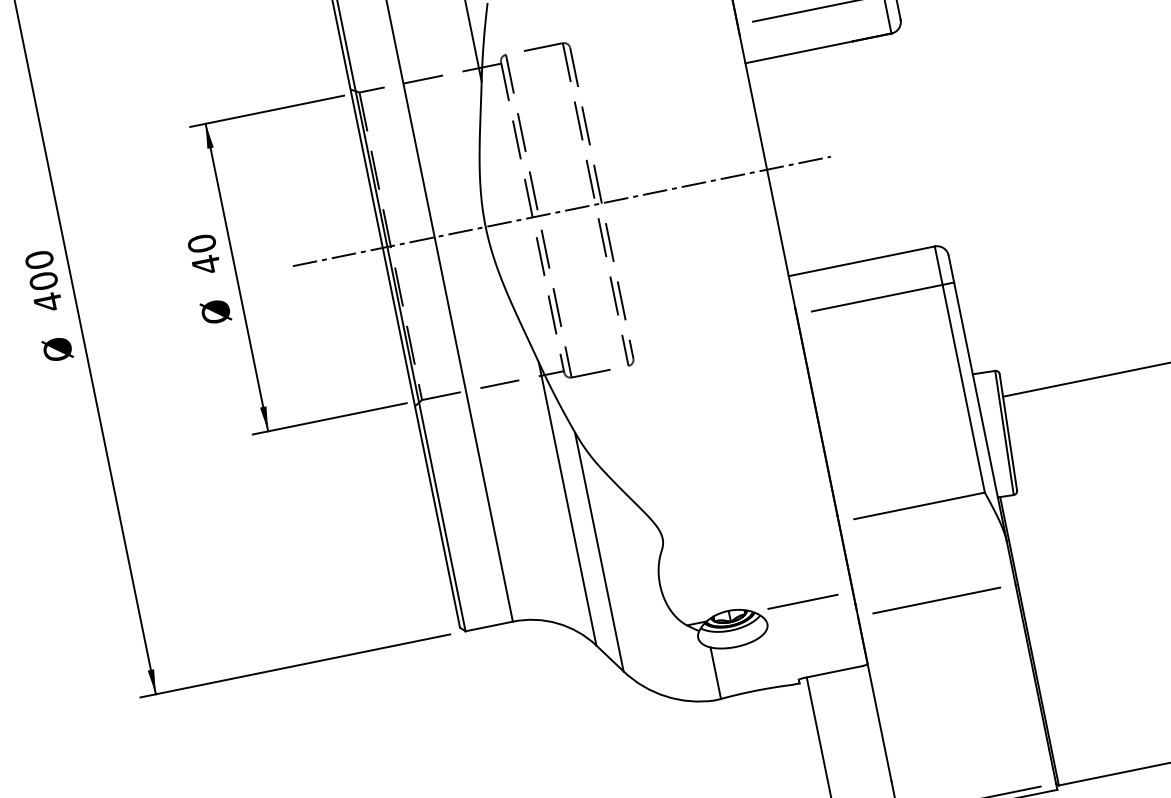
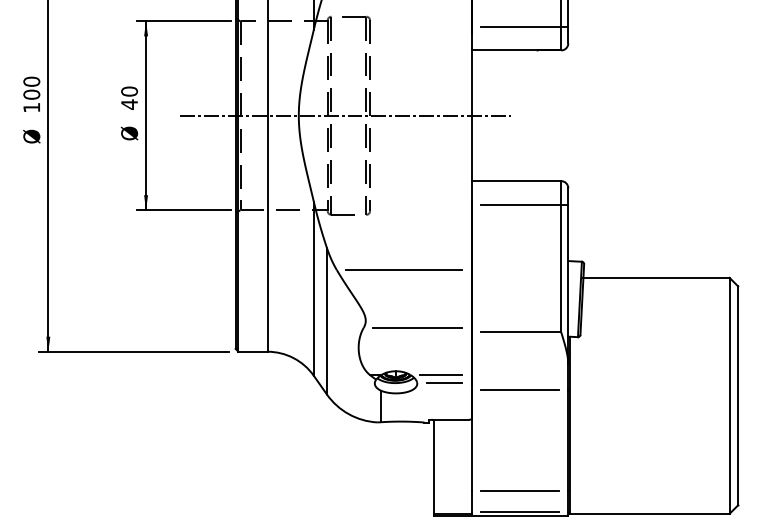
text: (47, 302) -> (31, 107), 400 -> 100
line: (709, 443) -> (404, 270), added
line: (749, 532) -> (417, 327), added
line: (811, 613) -> (444, 382), added
line: (969, 764) -> (519, 490), added

